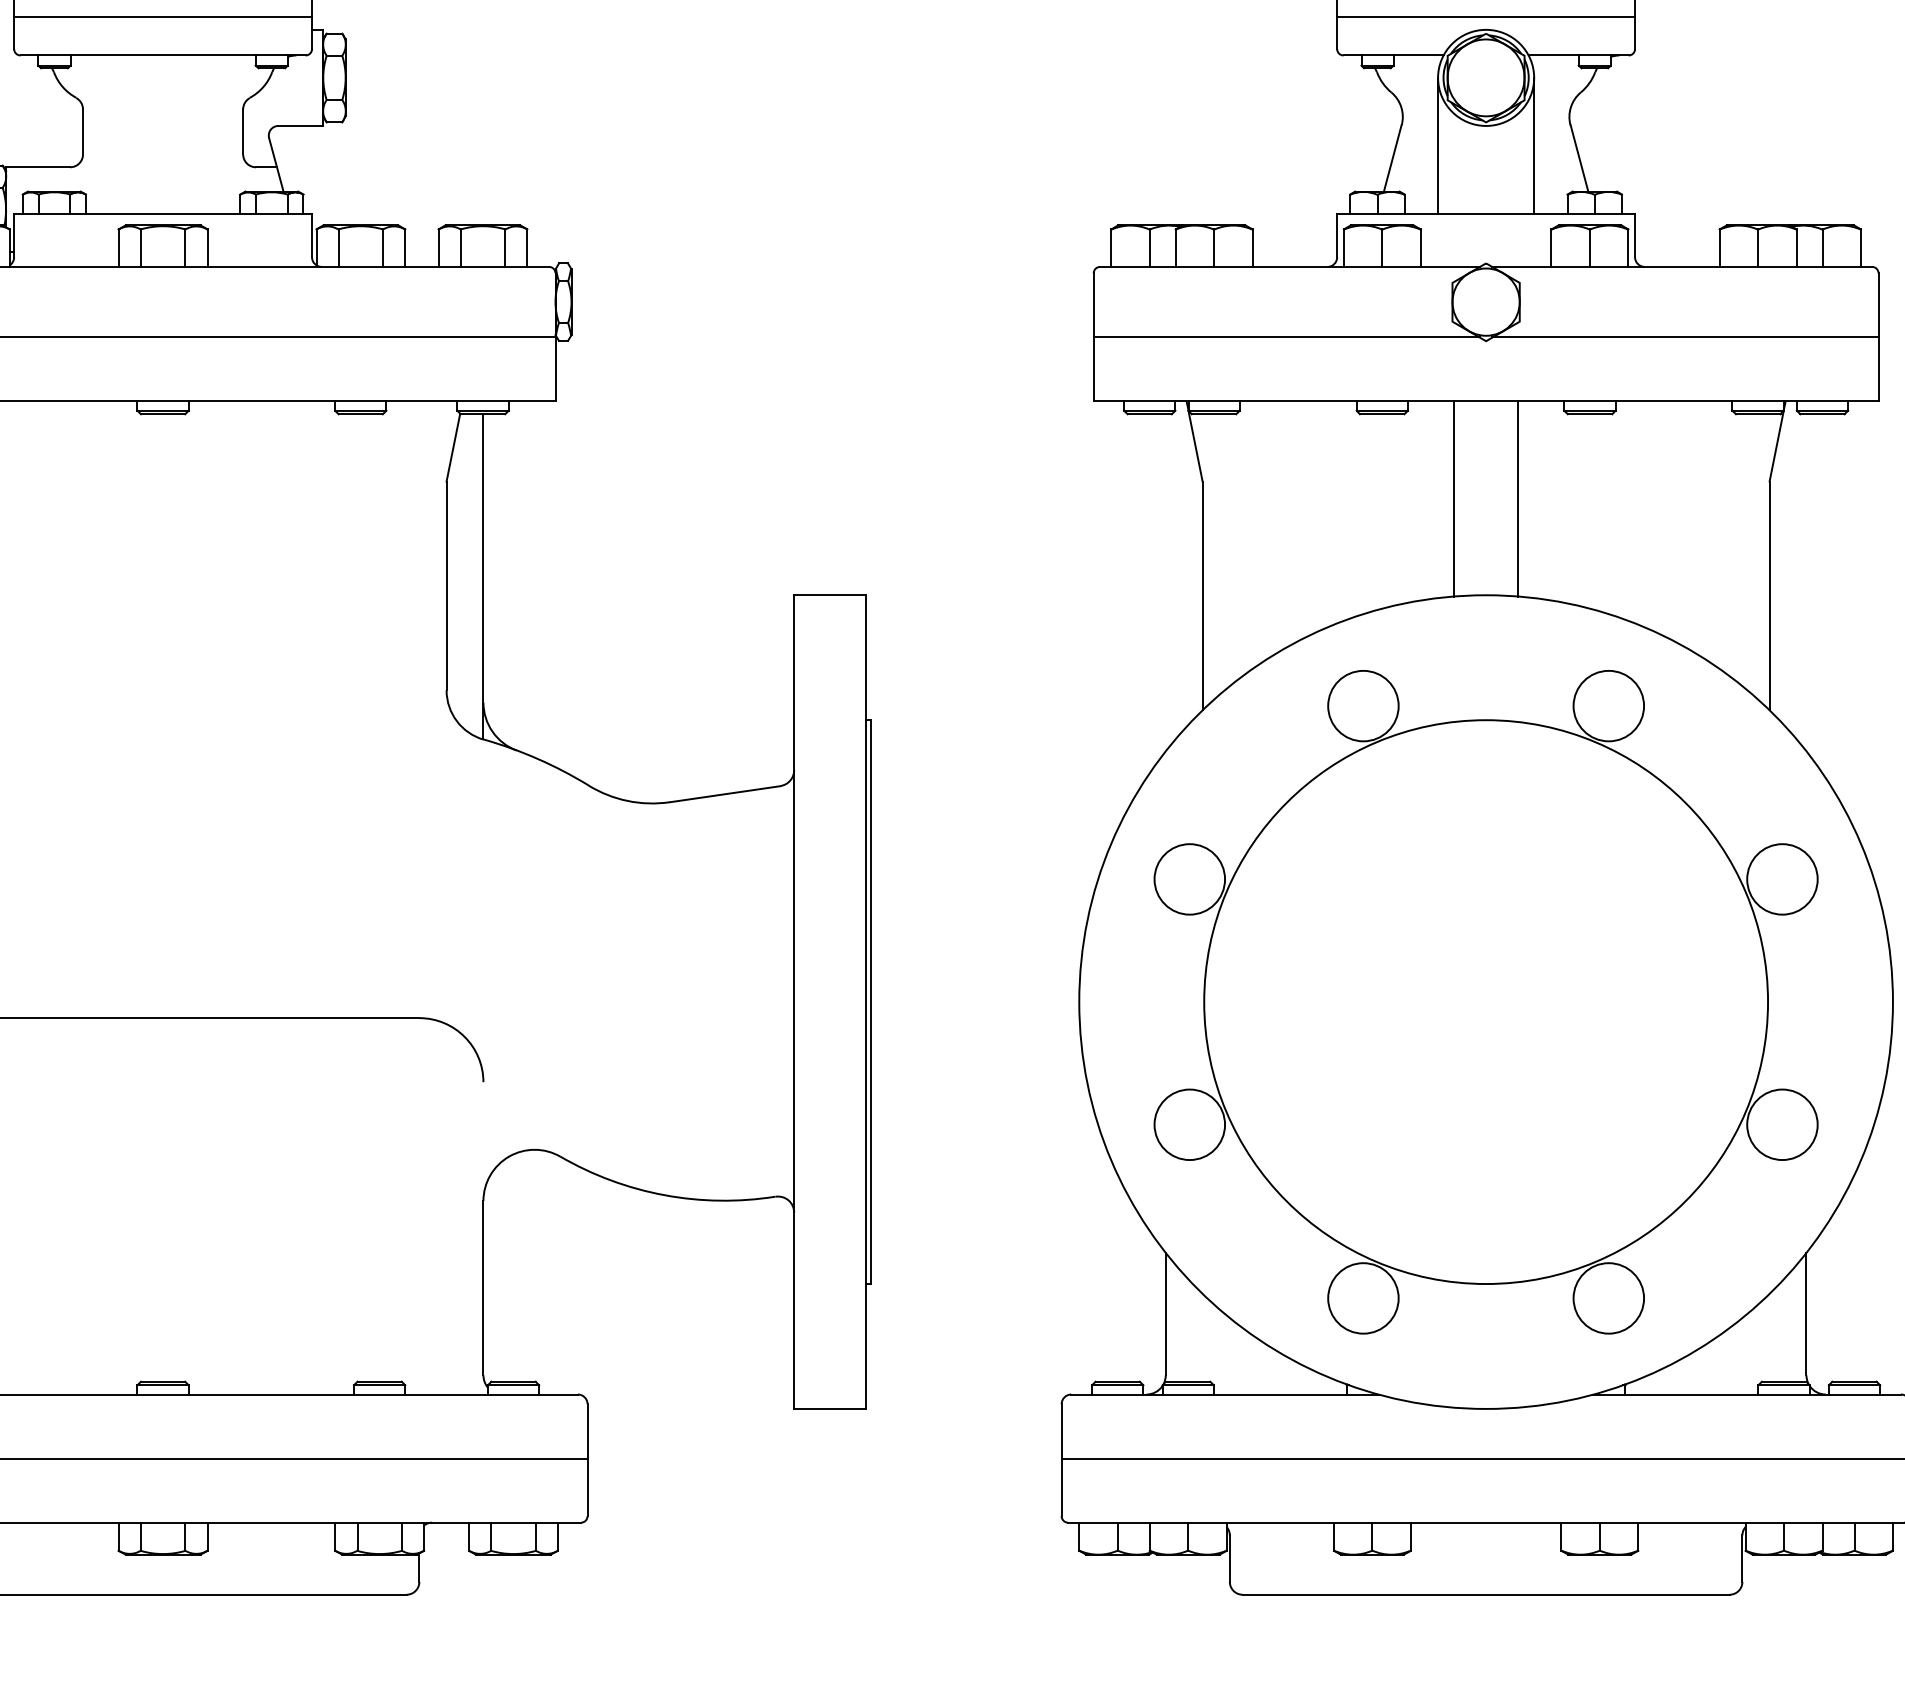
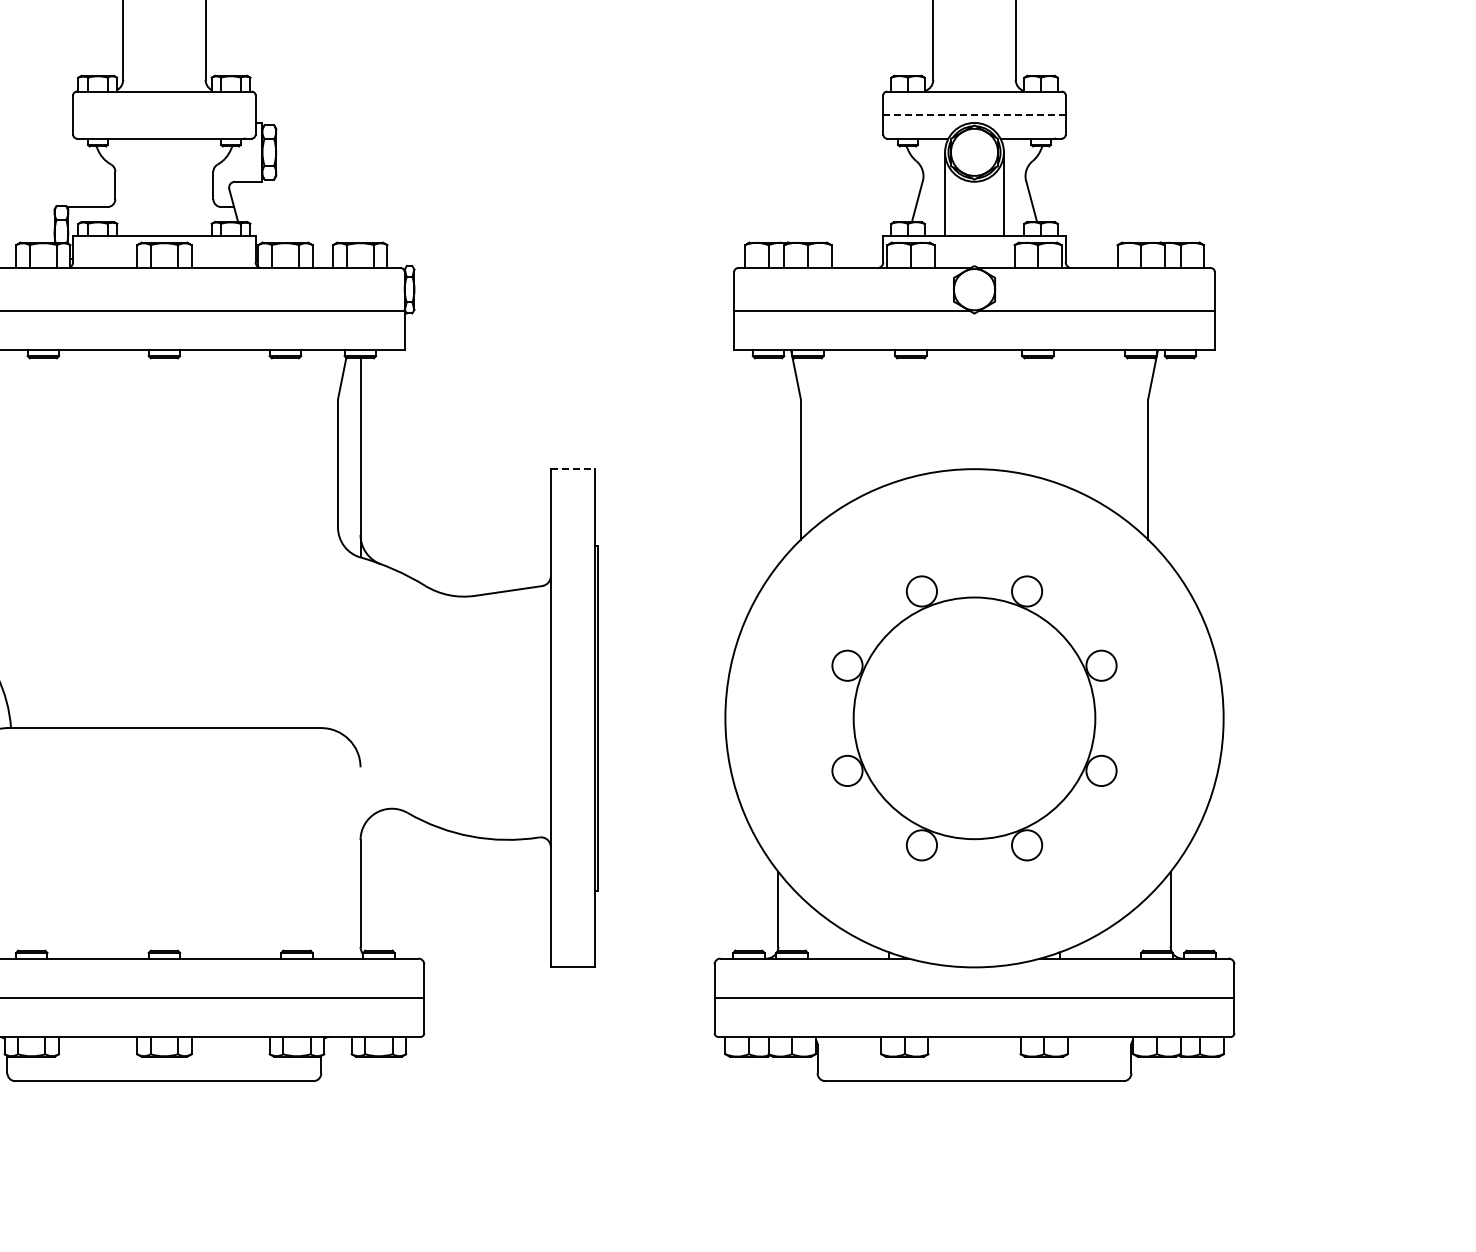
line: (163, 17) -> (164, 115), removed
line: (1487, 17) -> (975, 115), solid -> dashed
line: (1453, 497) -> (954, 409), removed
line: (1518, 497) -> (994, 409), removed
line: (829, 595) -> (572, 469), solid -> dashed
part: (1486, 1002) -> (974, 718), size x0.7

